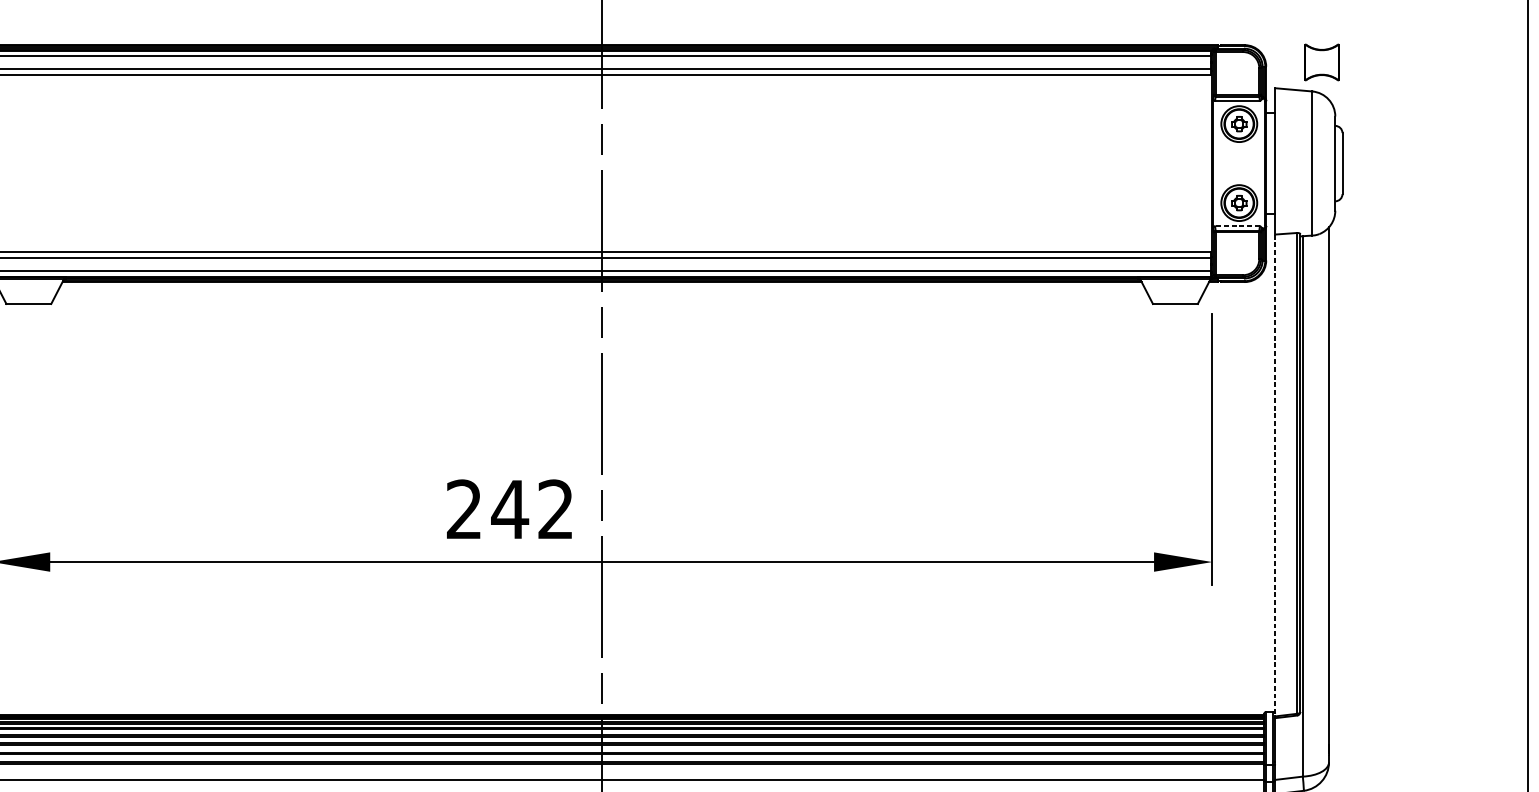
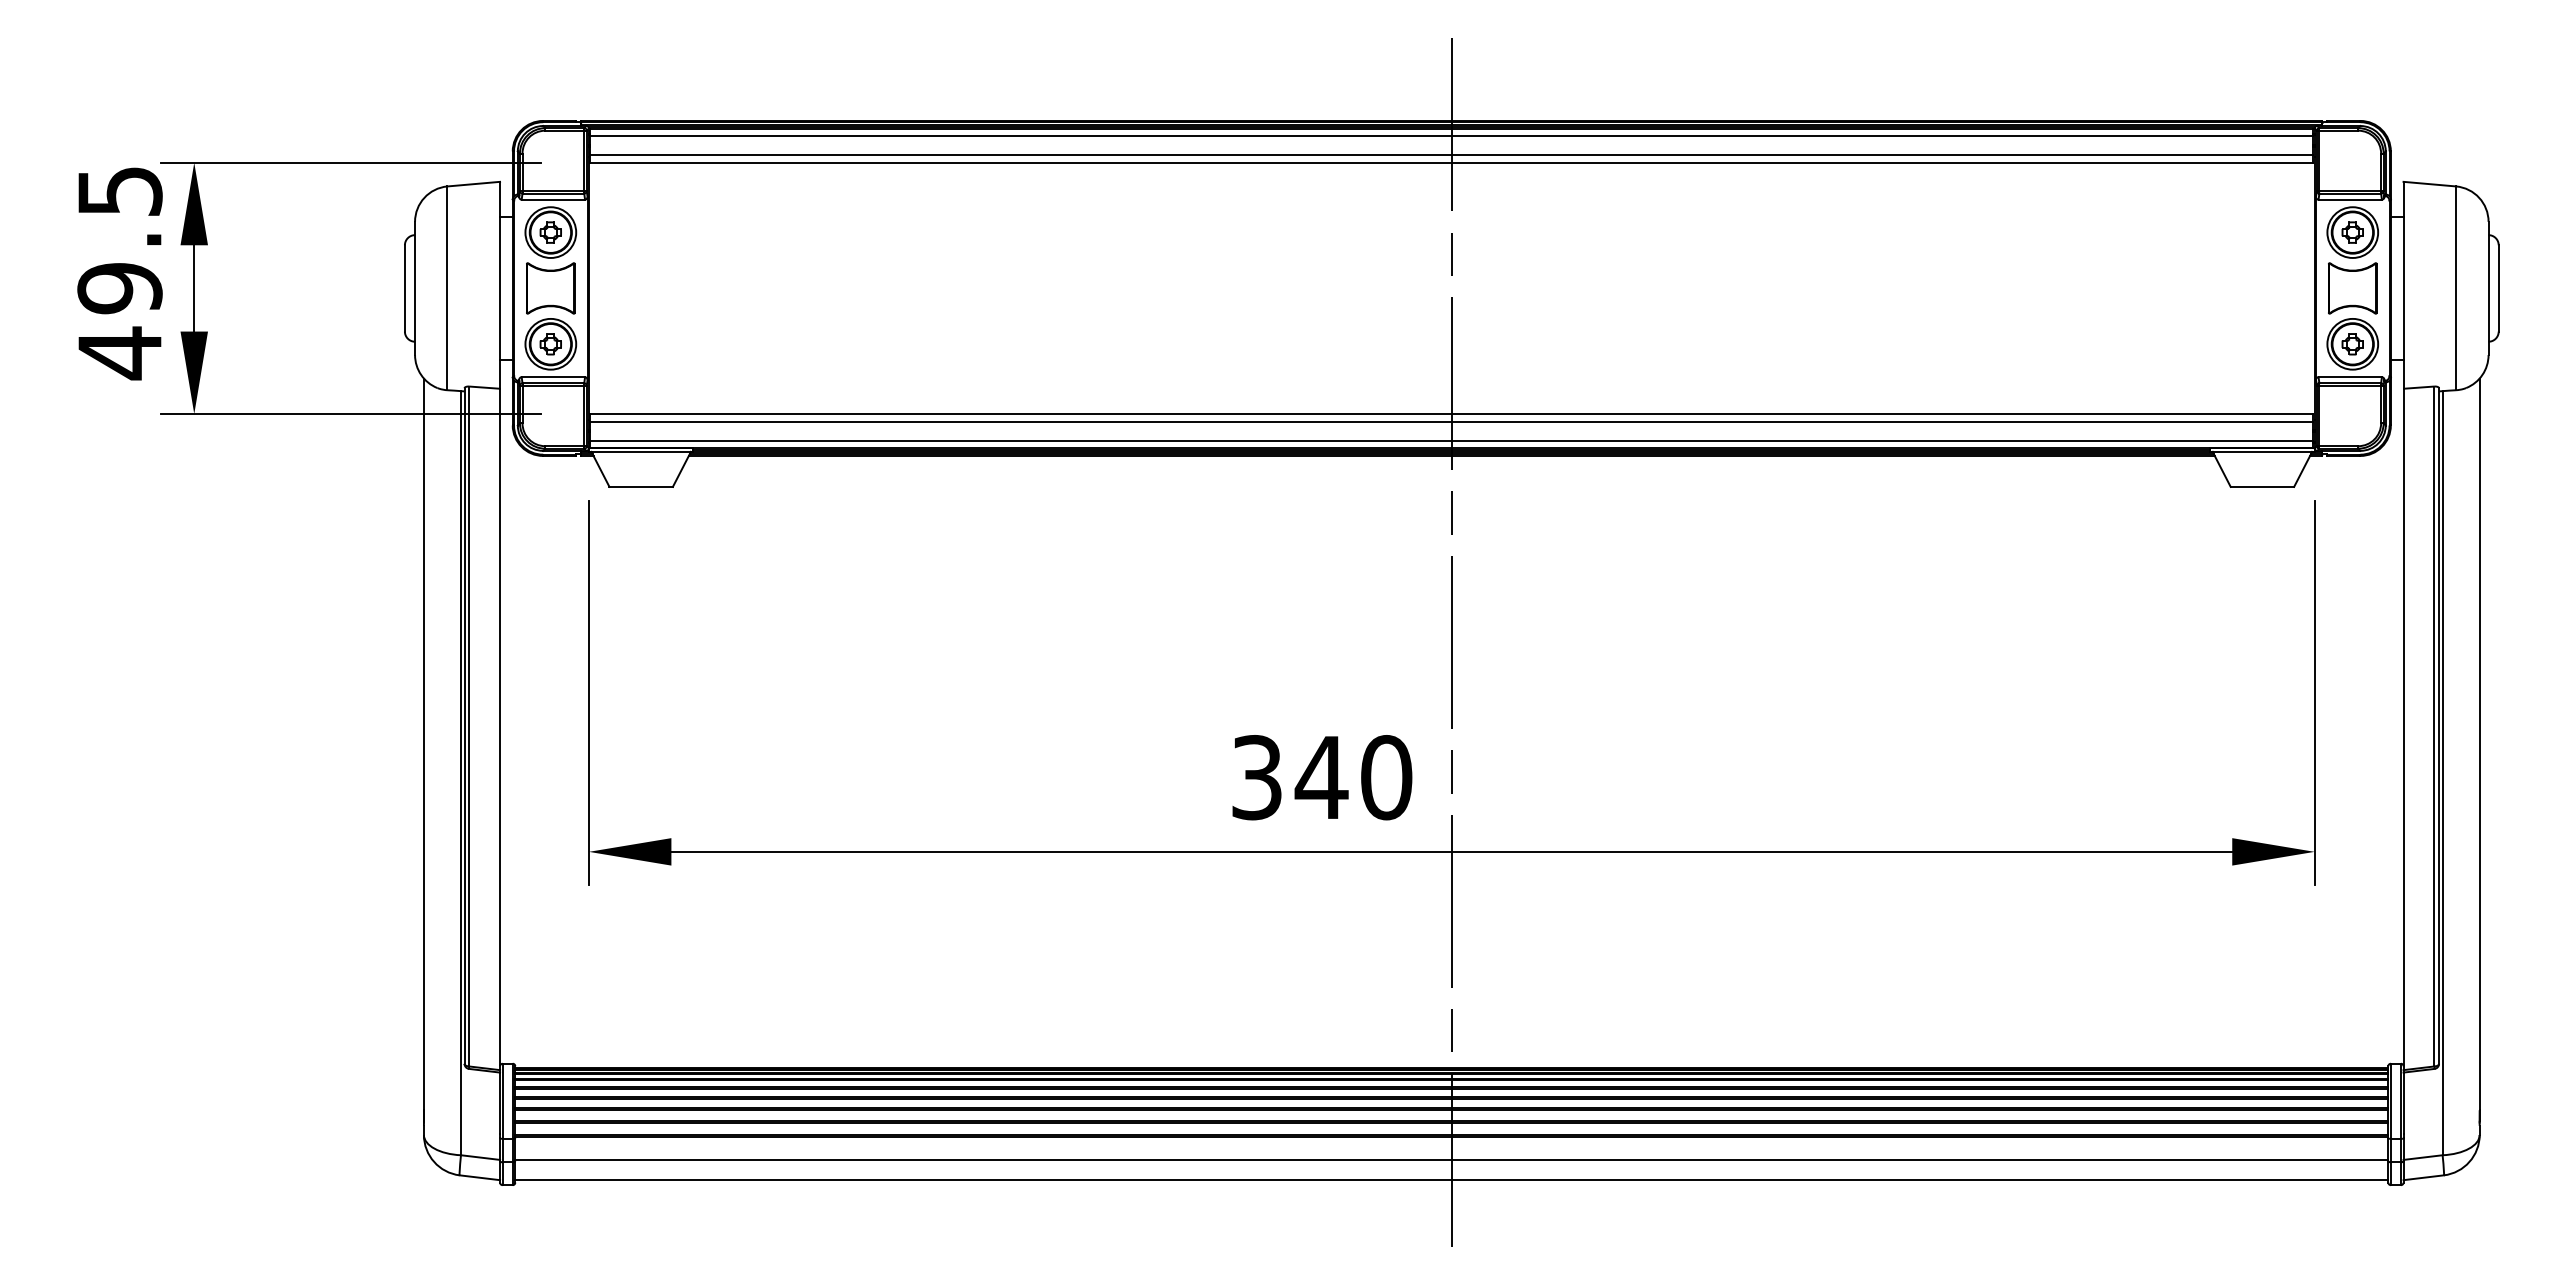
part: (1321, 62) -> (2352, 288), moved
line: (1237, 226) -> (2350, 377), dashed -> solid
line: (1275, 475) -> (2403, 729), dashed -> solid
text: (510, 509) -> (1322, 777), 242 -> 340

